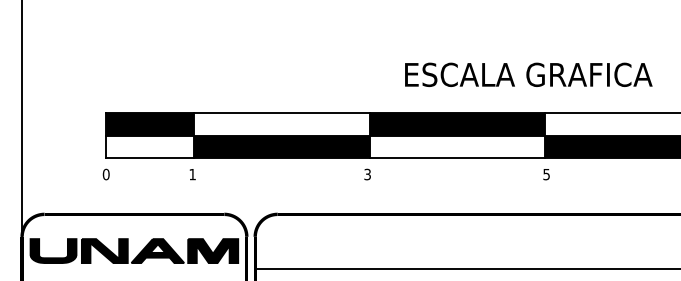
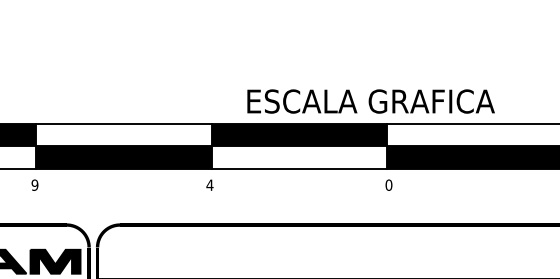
text: (528, 74) -> (370, 101), moved
text: (192, 174) -> (34, 185), 1 -> 9
text: (367, 174) -> (209, 185), 3 -> 4
text: (546, 174) -> (388, 185), 5 -> 0

